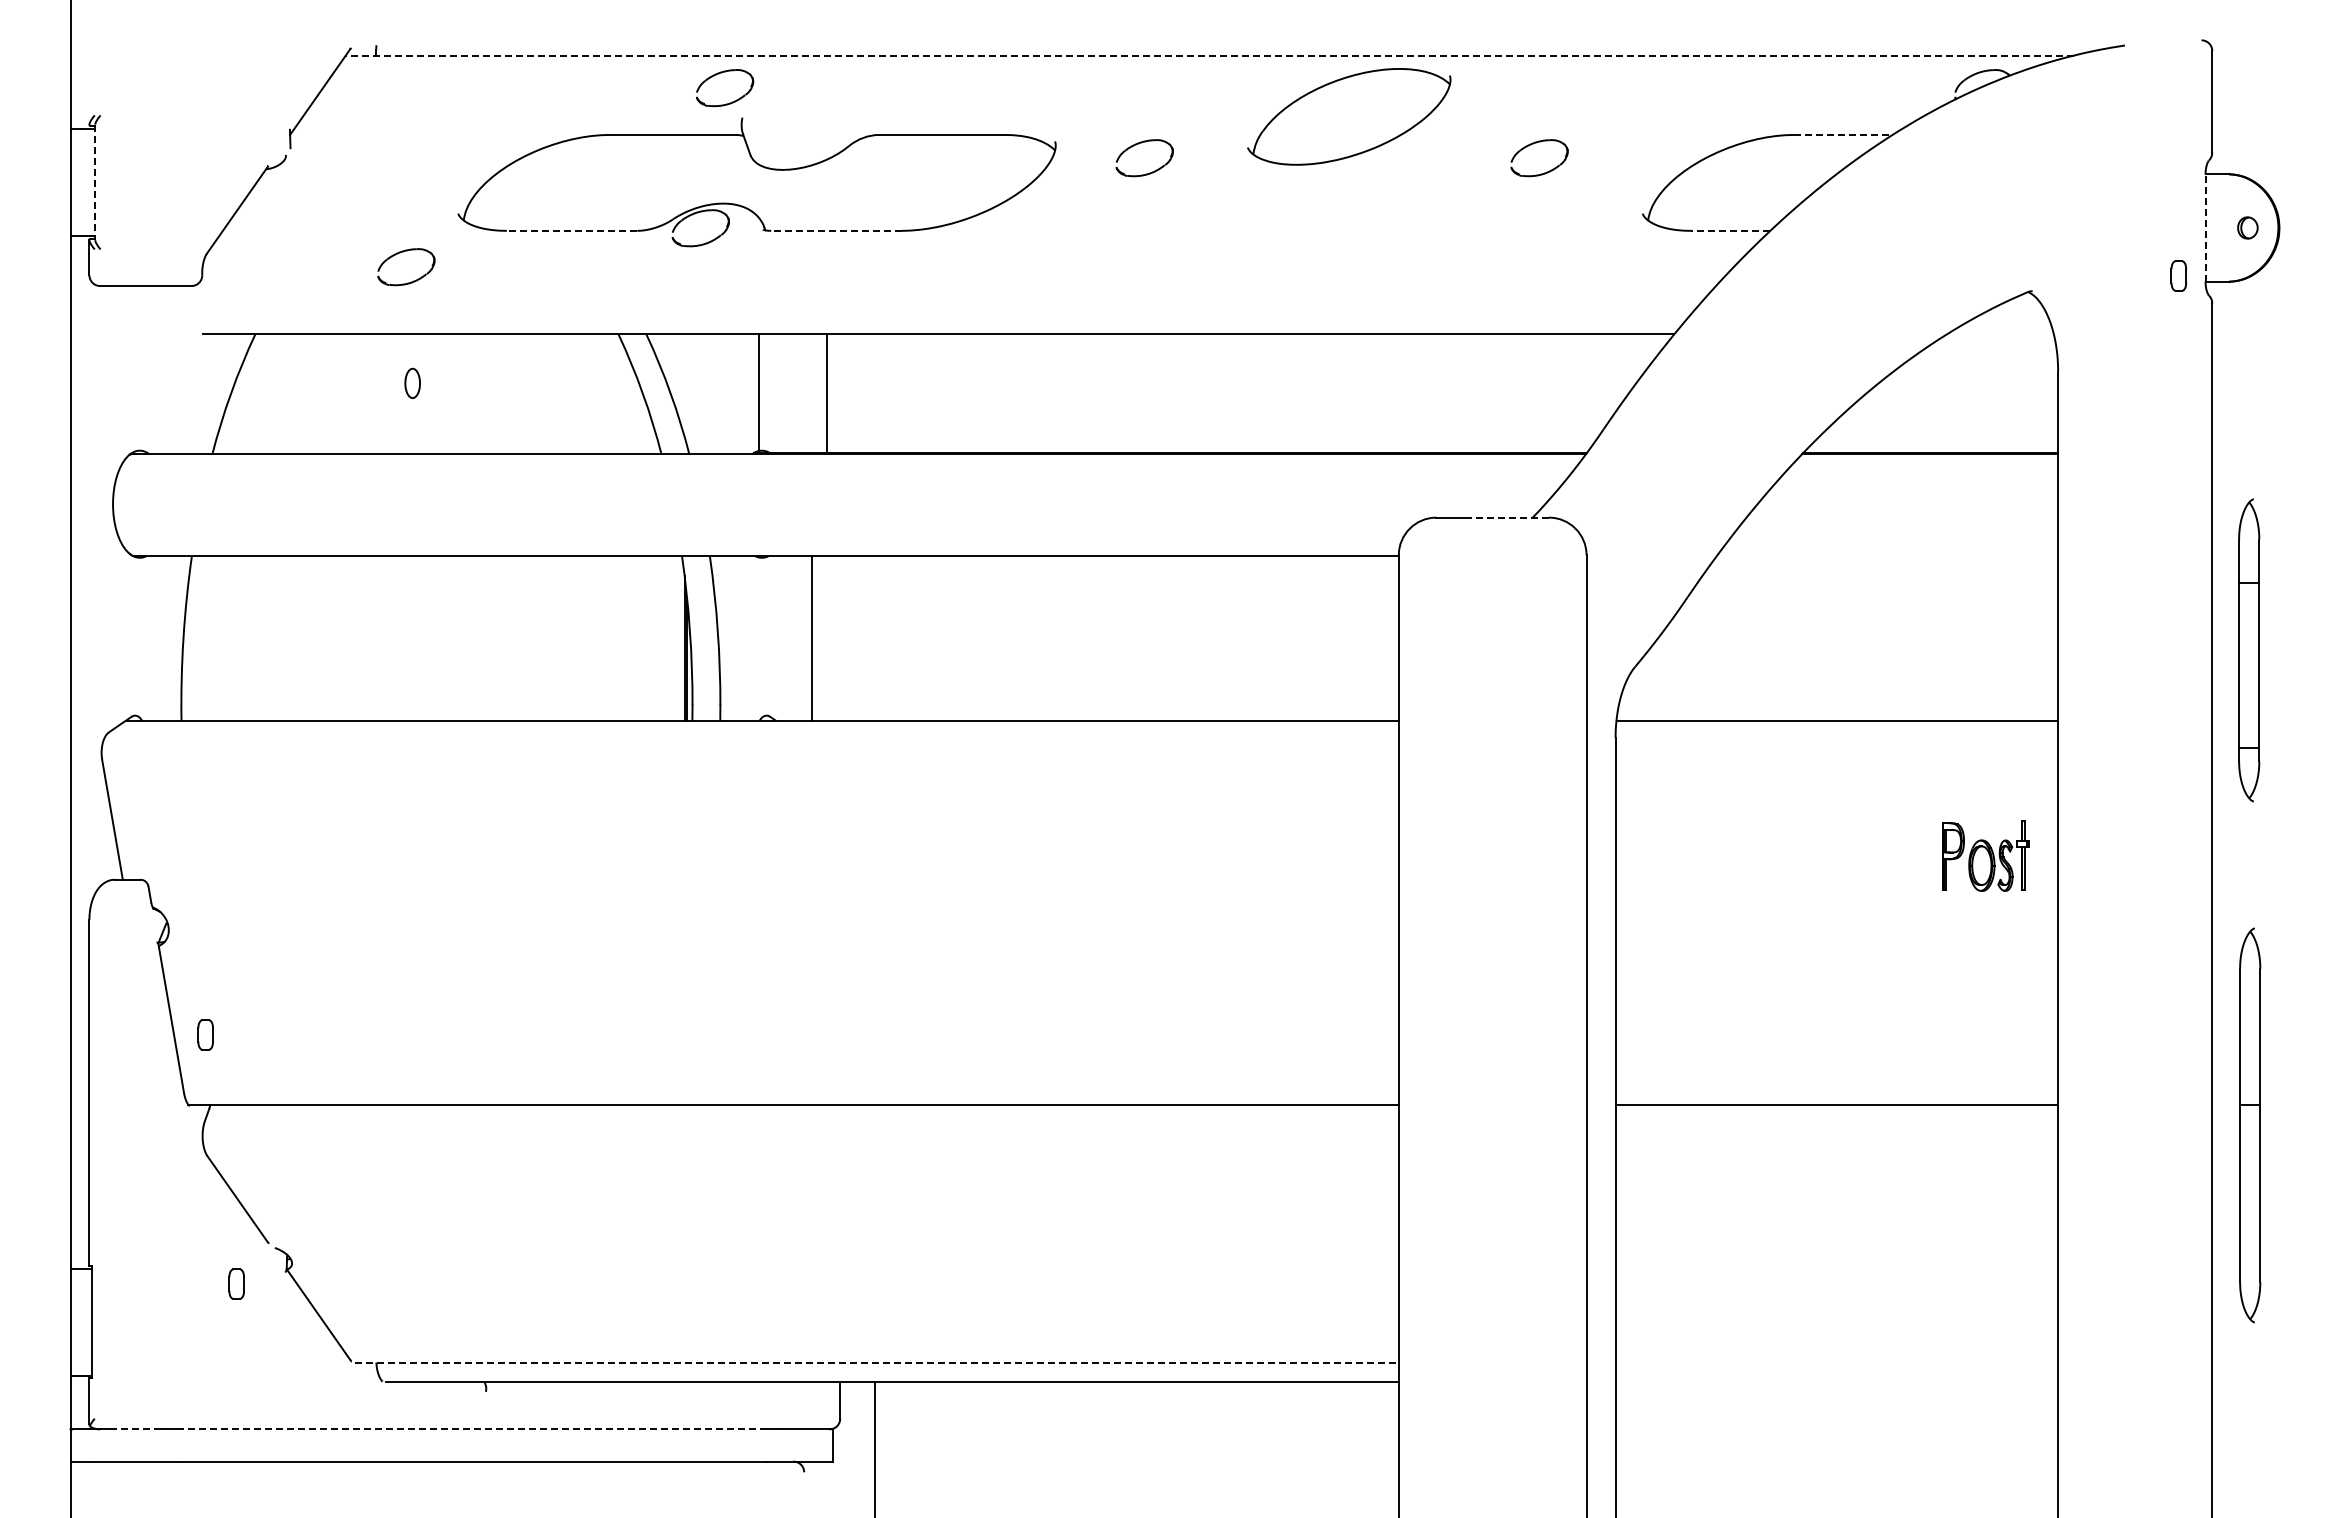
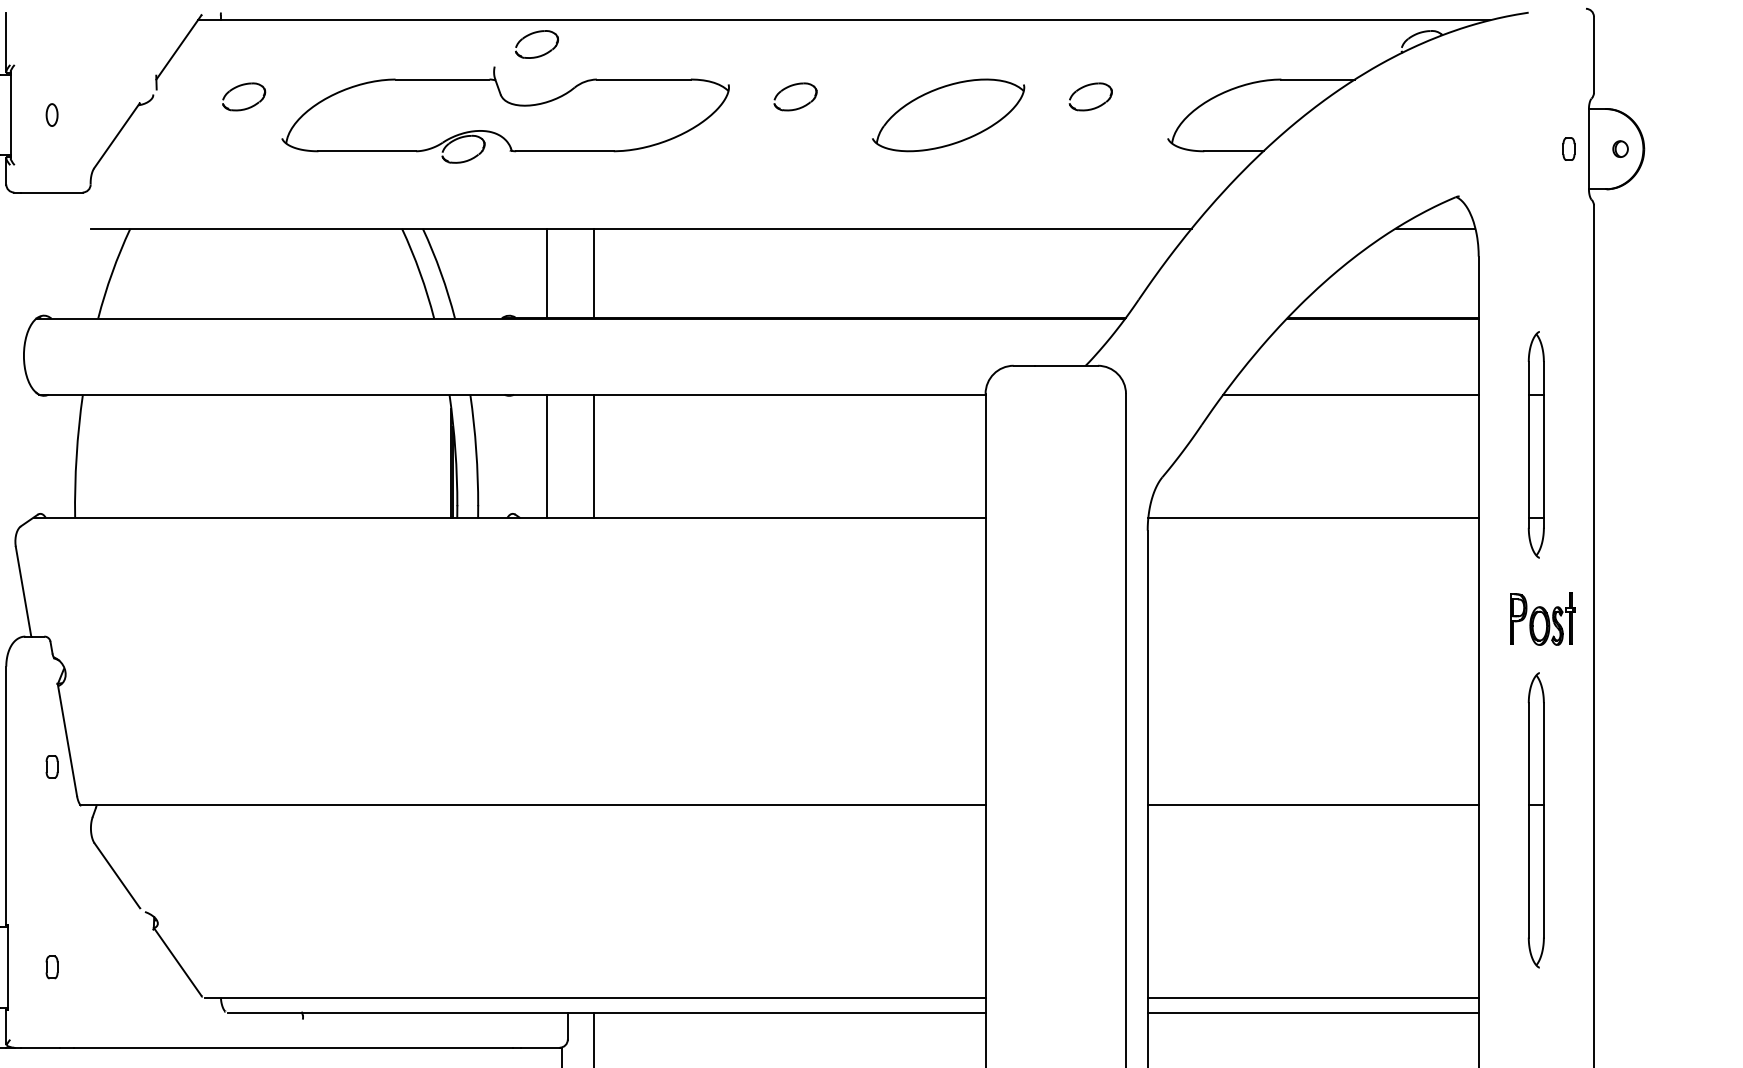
line: (1209, 55) -> (843, 20), dashed -> solid
line: (89, 84) -> (6, 41), added
part: (729, 102) -> (540, 55), moved
part: (1349, 116) -> (948, 115), moved
line: (1844, 134) -> (1318, 79), dashed -> solid
line: (95, 182) -> (10, 115), dashed -> solid
line: (2205, 228) -> (1588, 149), dashed -> solid
line: (571, 230) -> (366, 151), dashed -> solid
line: (835, 230) -> (564, 151), dashed -> solid
line: (1730, 230) -> (1233, 151), dashed -> solid
part: (2178, 275) -> (1568, 148), moved
part: (413, 280) -> (249, 106), moved
line: (1999, 334) -> (1434, 228), added
part: (412, 382) -> (51, 114), moved
line: (759, 393) -> (547, 272), moved
line: (827, 393) -> (594, 272), moved
line: (1507, 517) -> (1066, 365), dashed -> solid
line: (1887, 556) -> (1351, 394), added
line: (875, 638) -> (594, 456), added
part: (2249, 650) -> (1536, 444), moved
part: (1985, 855) -> (1542, 618), moved
part: (205, 1034) -> (51, 766), moved
part: (2250, 1125) -> (1536, 820), moved
part: (236, 1283) -> (51, 966), moved
line: (877, 1362) -> (595, 997), dashed -> solid
line: (1836, 1362) -> (1312, 997), added
line: (1836, 1382) -> (1312, 1012), added
line: (135, 1429) -> (40, 1047), dashed -> solid
line: (473, 1429) -> (293, 1047), dashed -> solid

